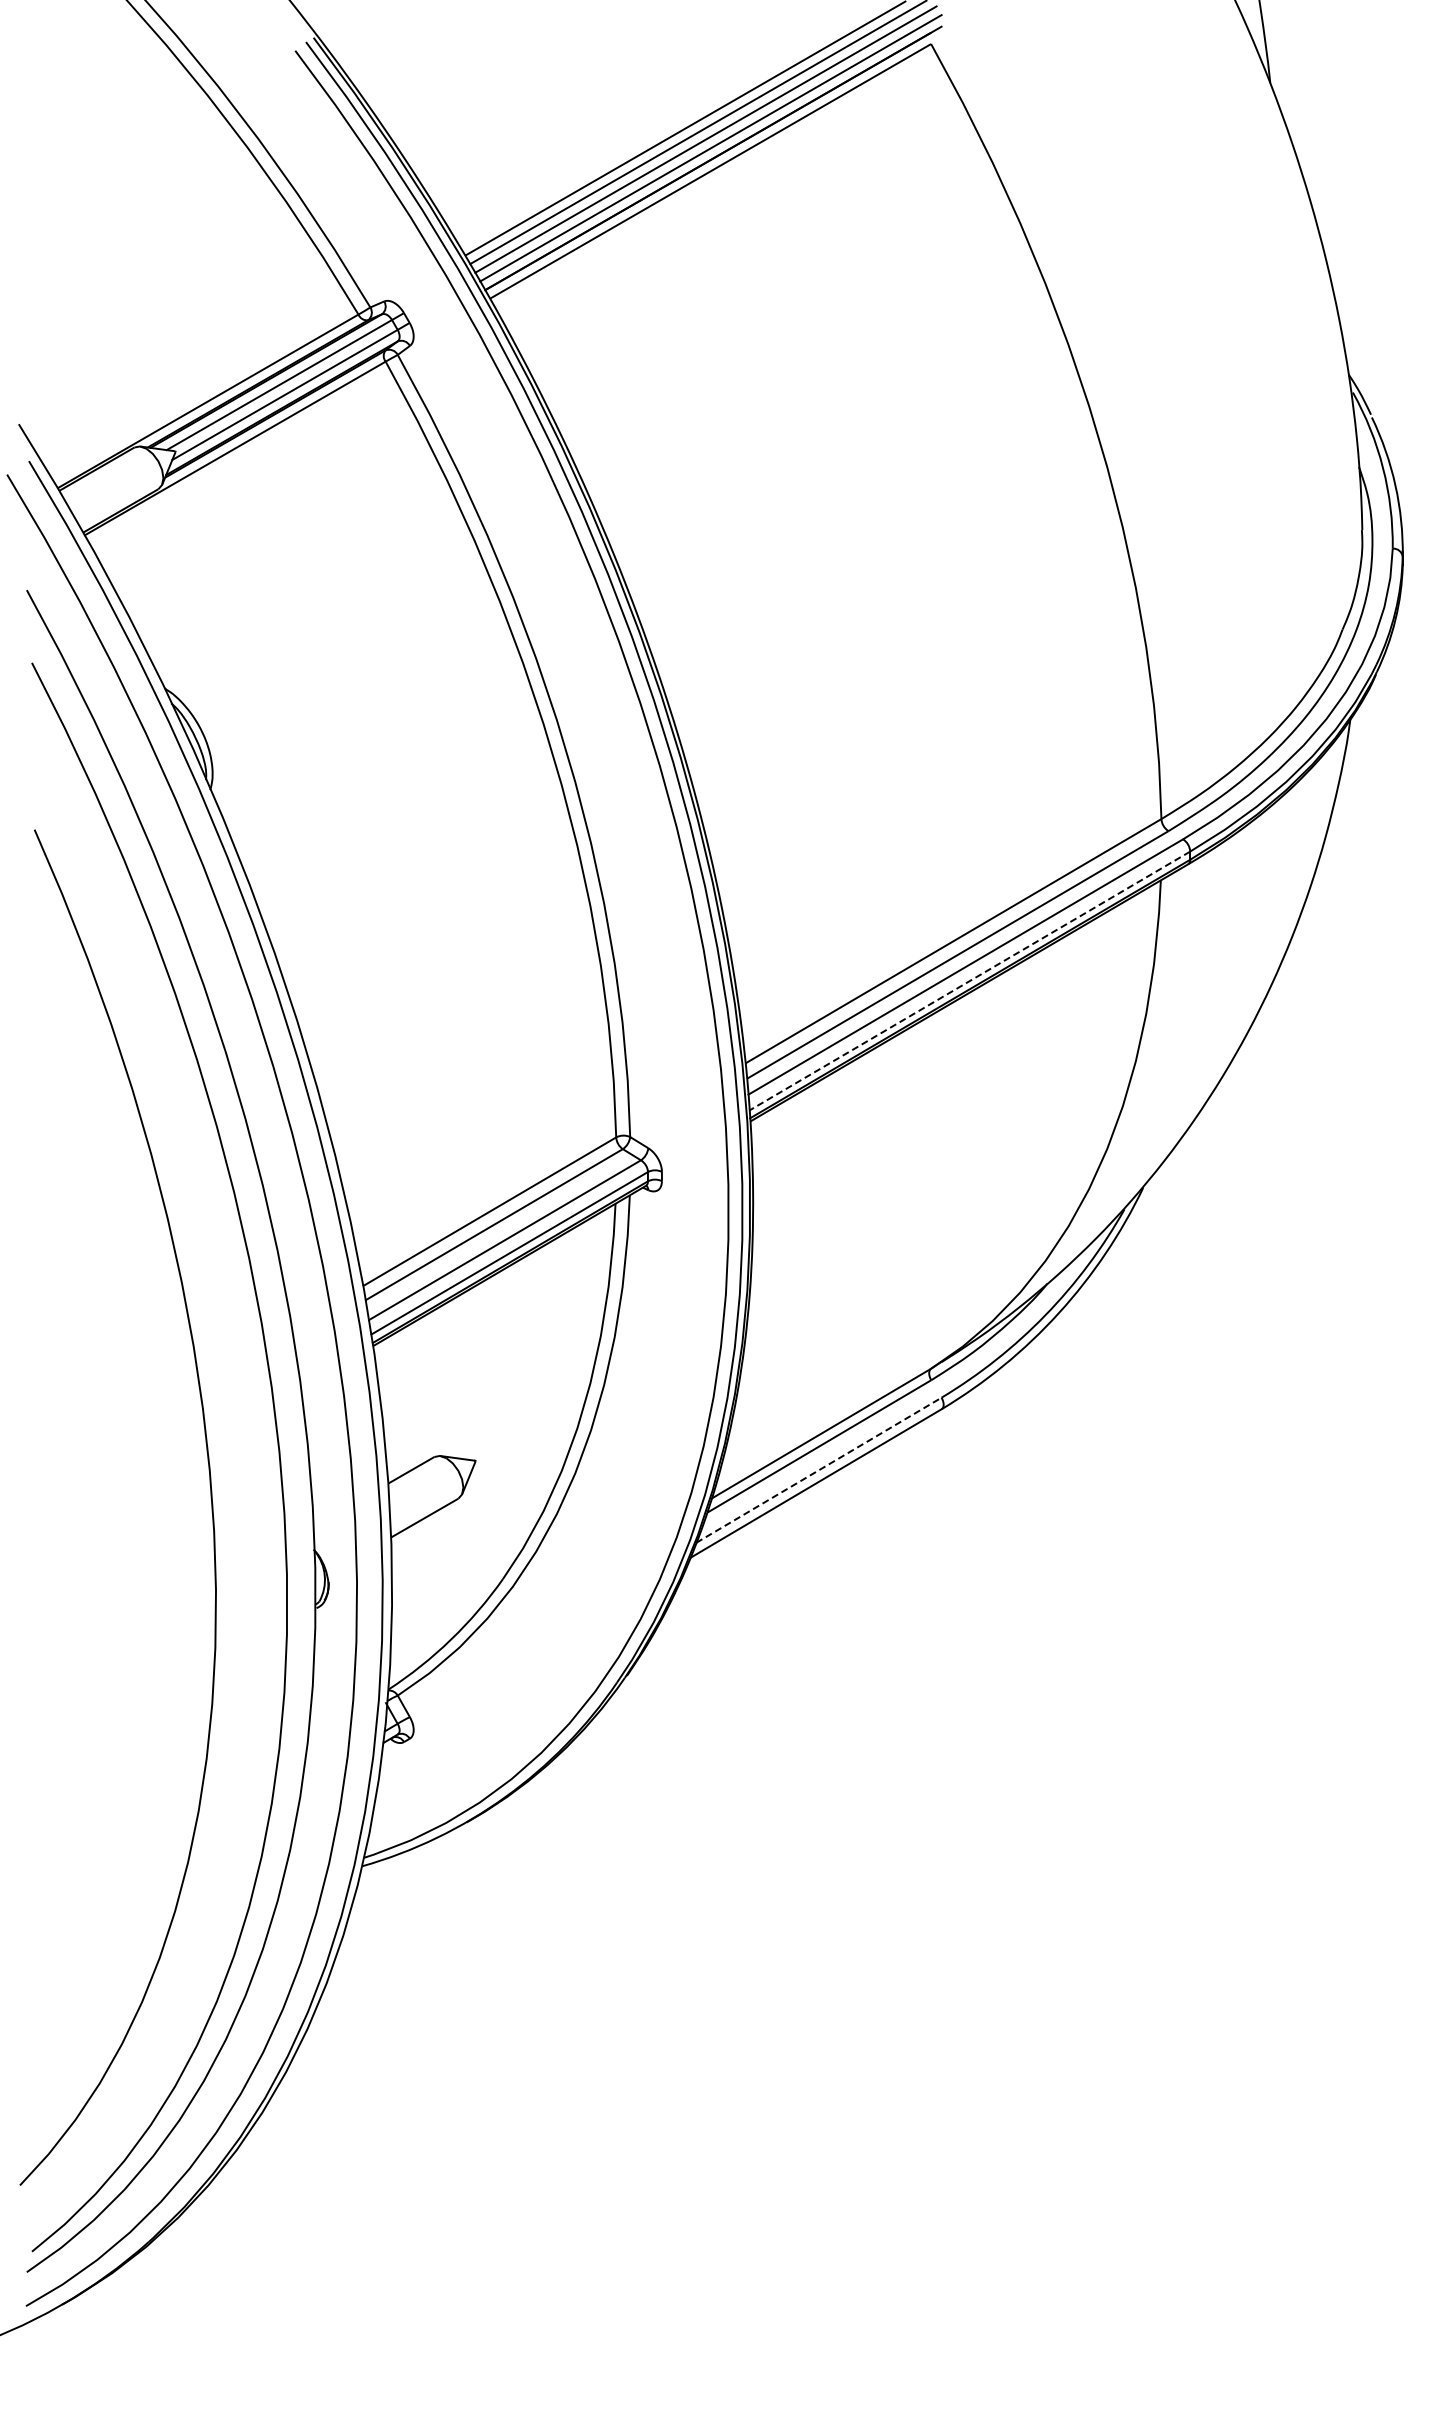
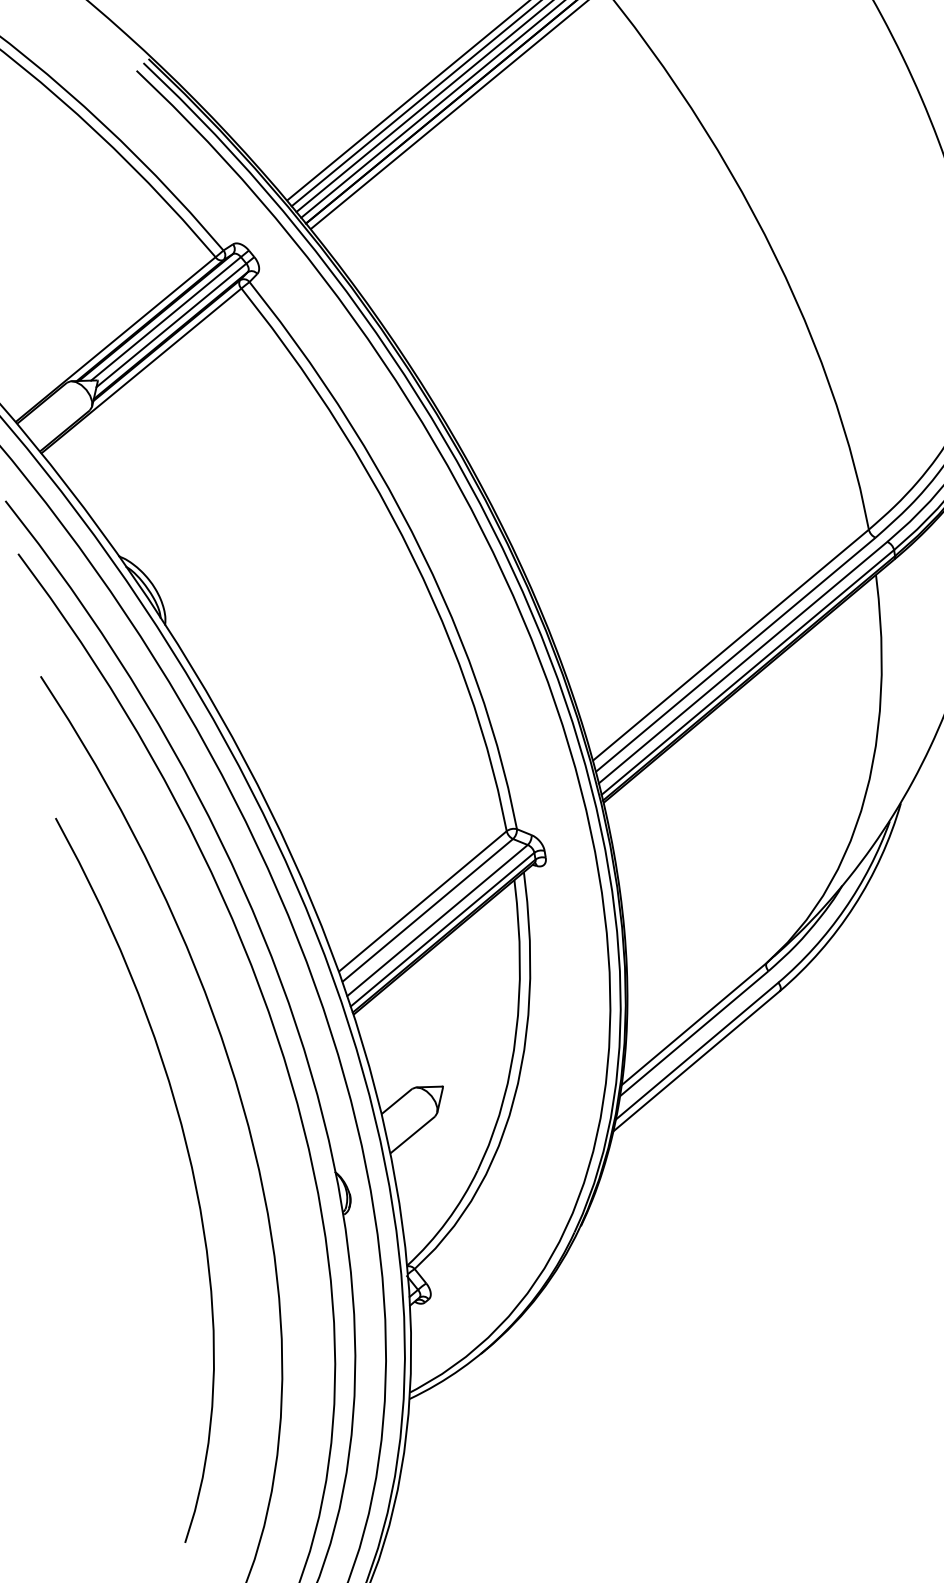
line: (969, 981) -> (747, 672), dashed -> solid
line: (819, 1470) -> (697, 1051), dashed -> solid
curve: (124, 1510) -> (190, 1166), added

